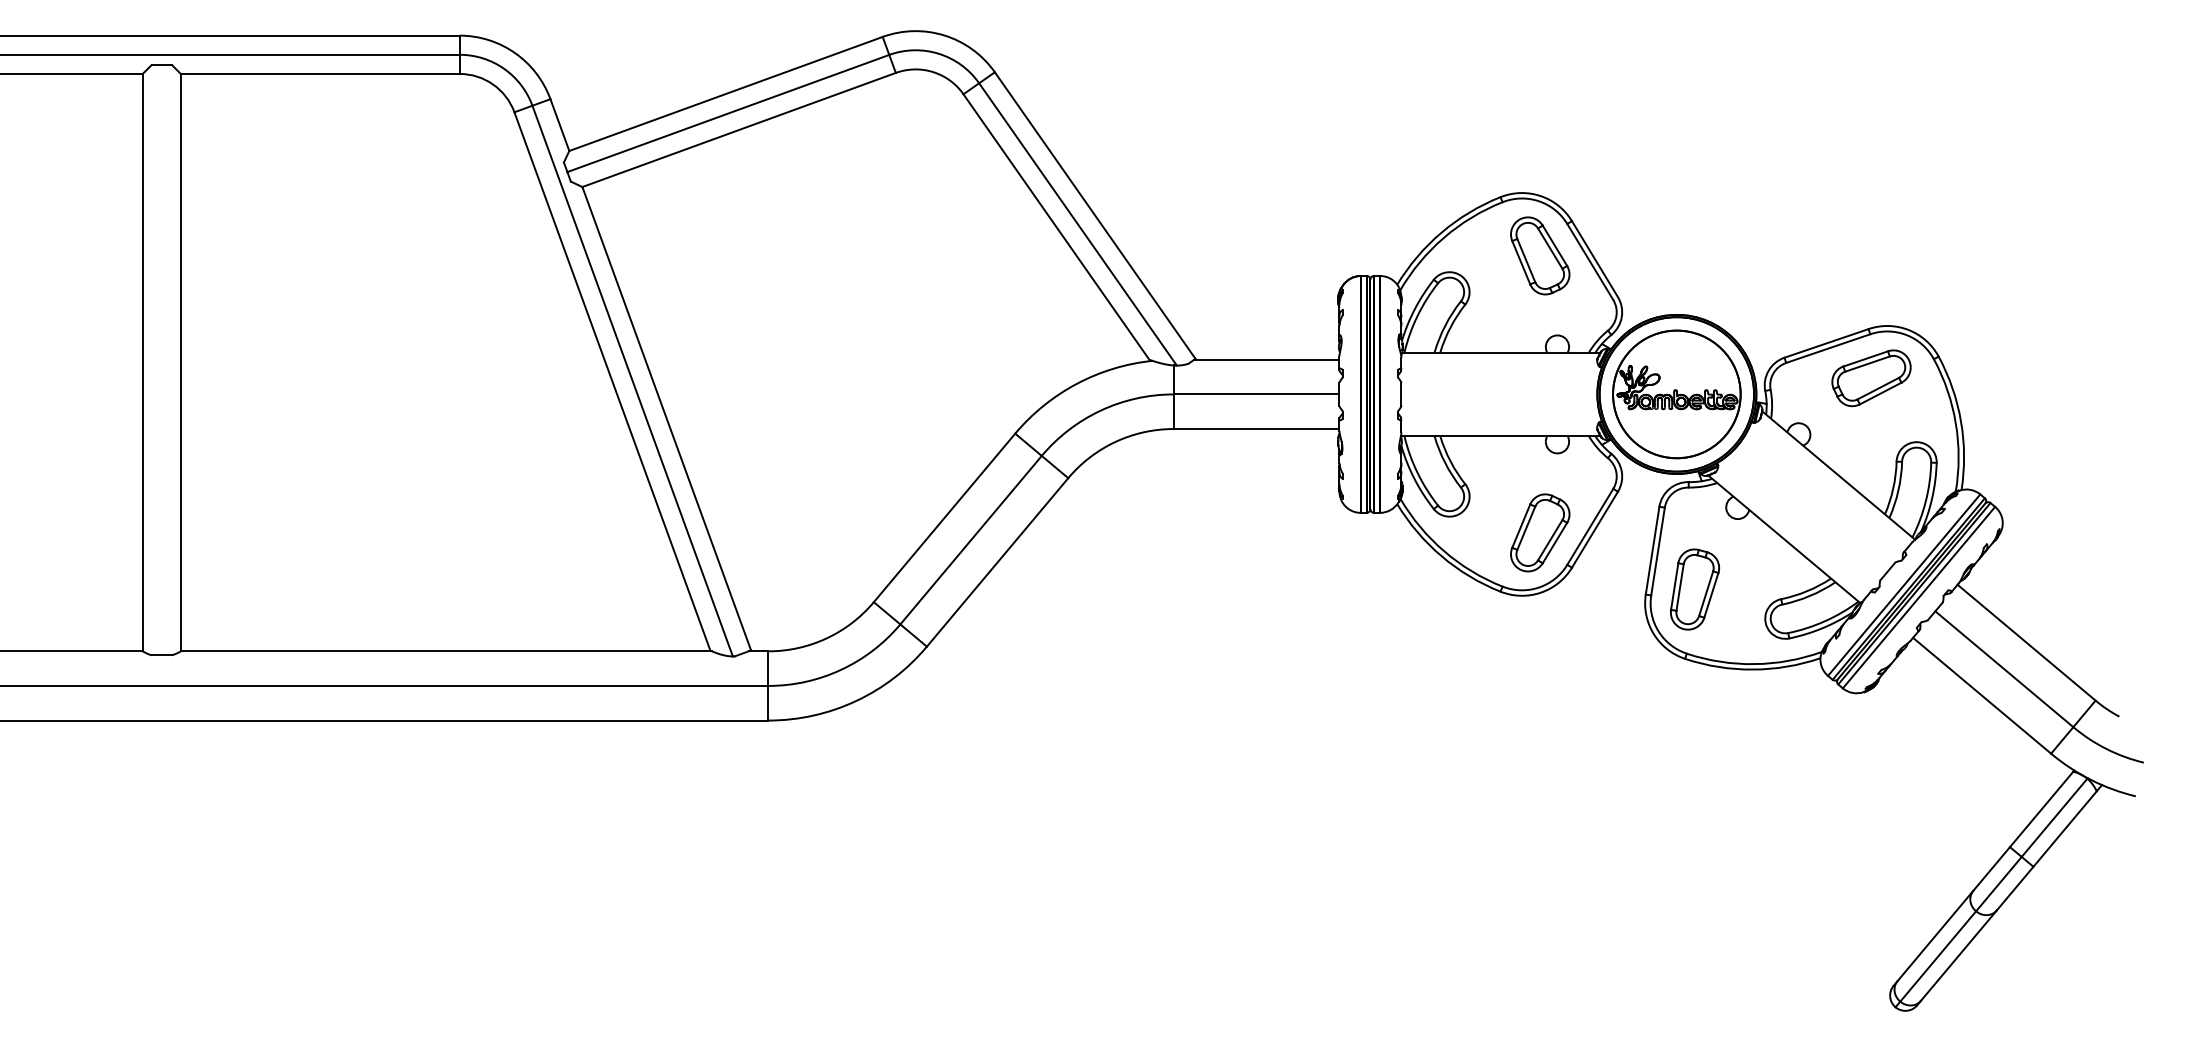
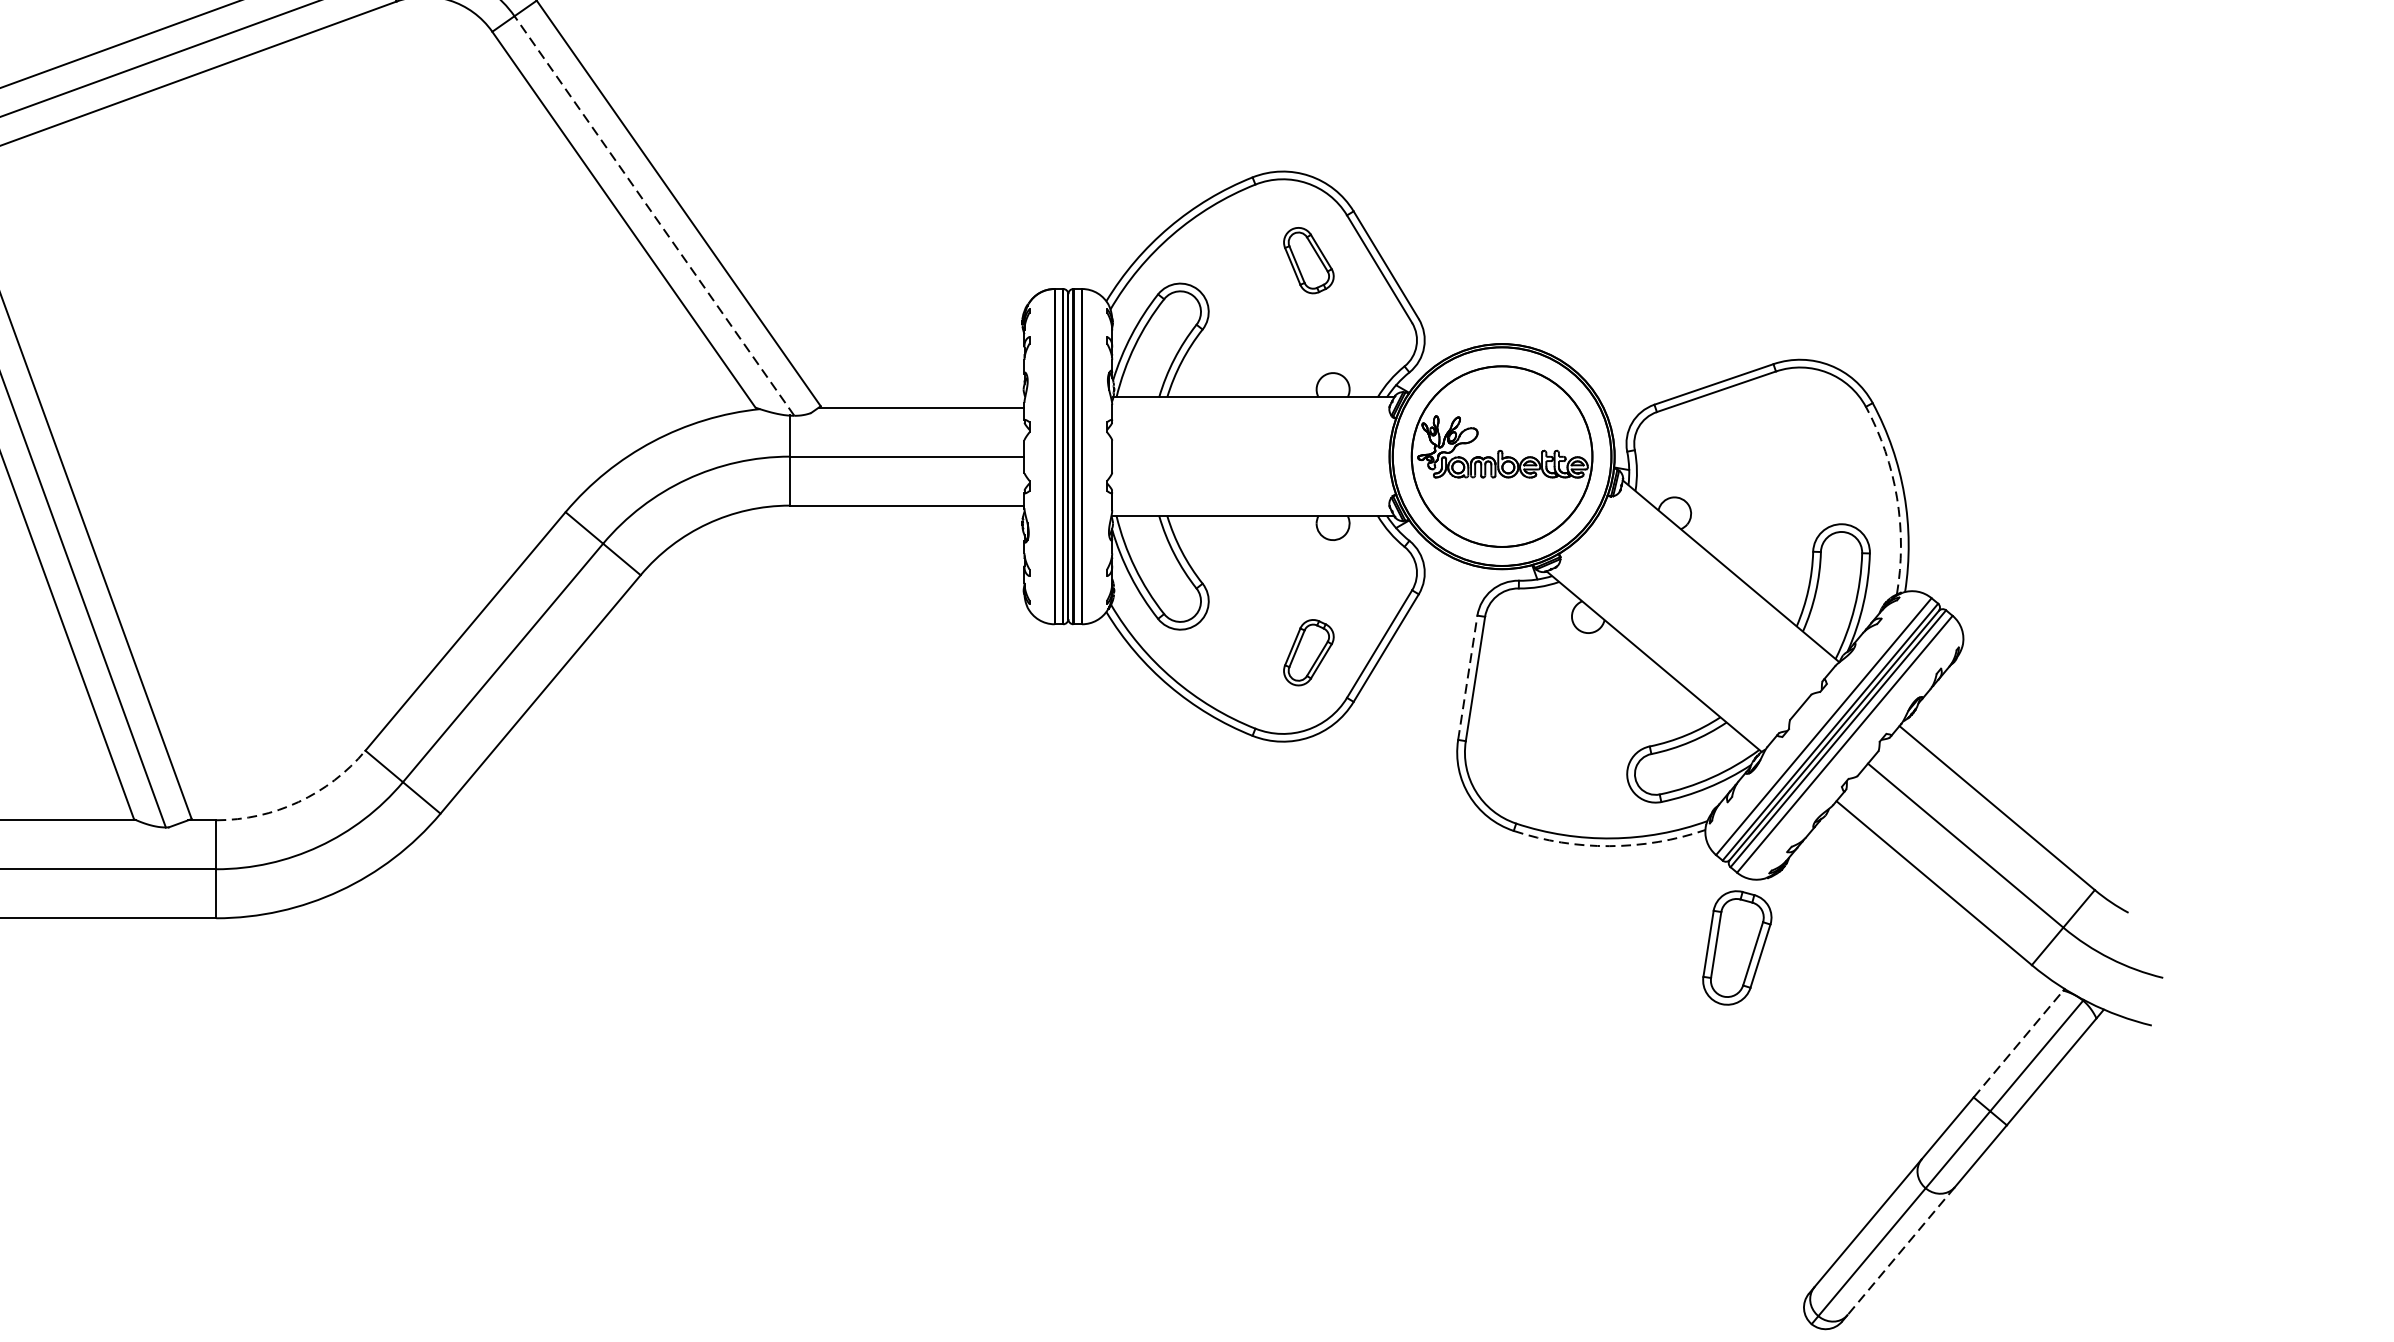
line: (1077, 224) -> (653, 216), solid -> dashed
part: (1540, 255) -> (1309, 259), size x0.6
part: (1871, 378) -> (1777, 434), removed
arc: (1955, 423) -> (1896, 497), solid -> dashed
part: (1540, 532) -> (1309, 652), size x0.6
line: (1652, 550) -> (1467, 677), solid -> dashed
part: (1695, 589) -> (1737, 947), moved
arc: (826, 638) -> (298, 802), solid -> dashed
arc: (1752, 669) -> (1609, 845), solid -> dashed
line: (2042, 809) -> (2019, 1044), solid -> dashed
line: (1958, 955) -> (1900, 1250), solid -> dashed

